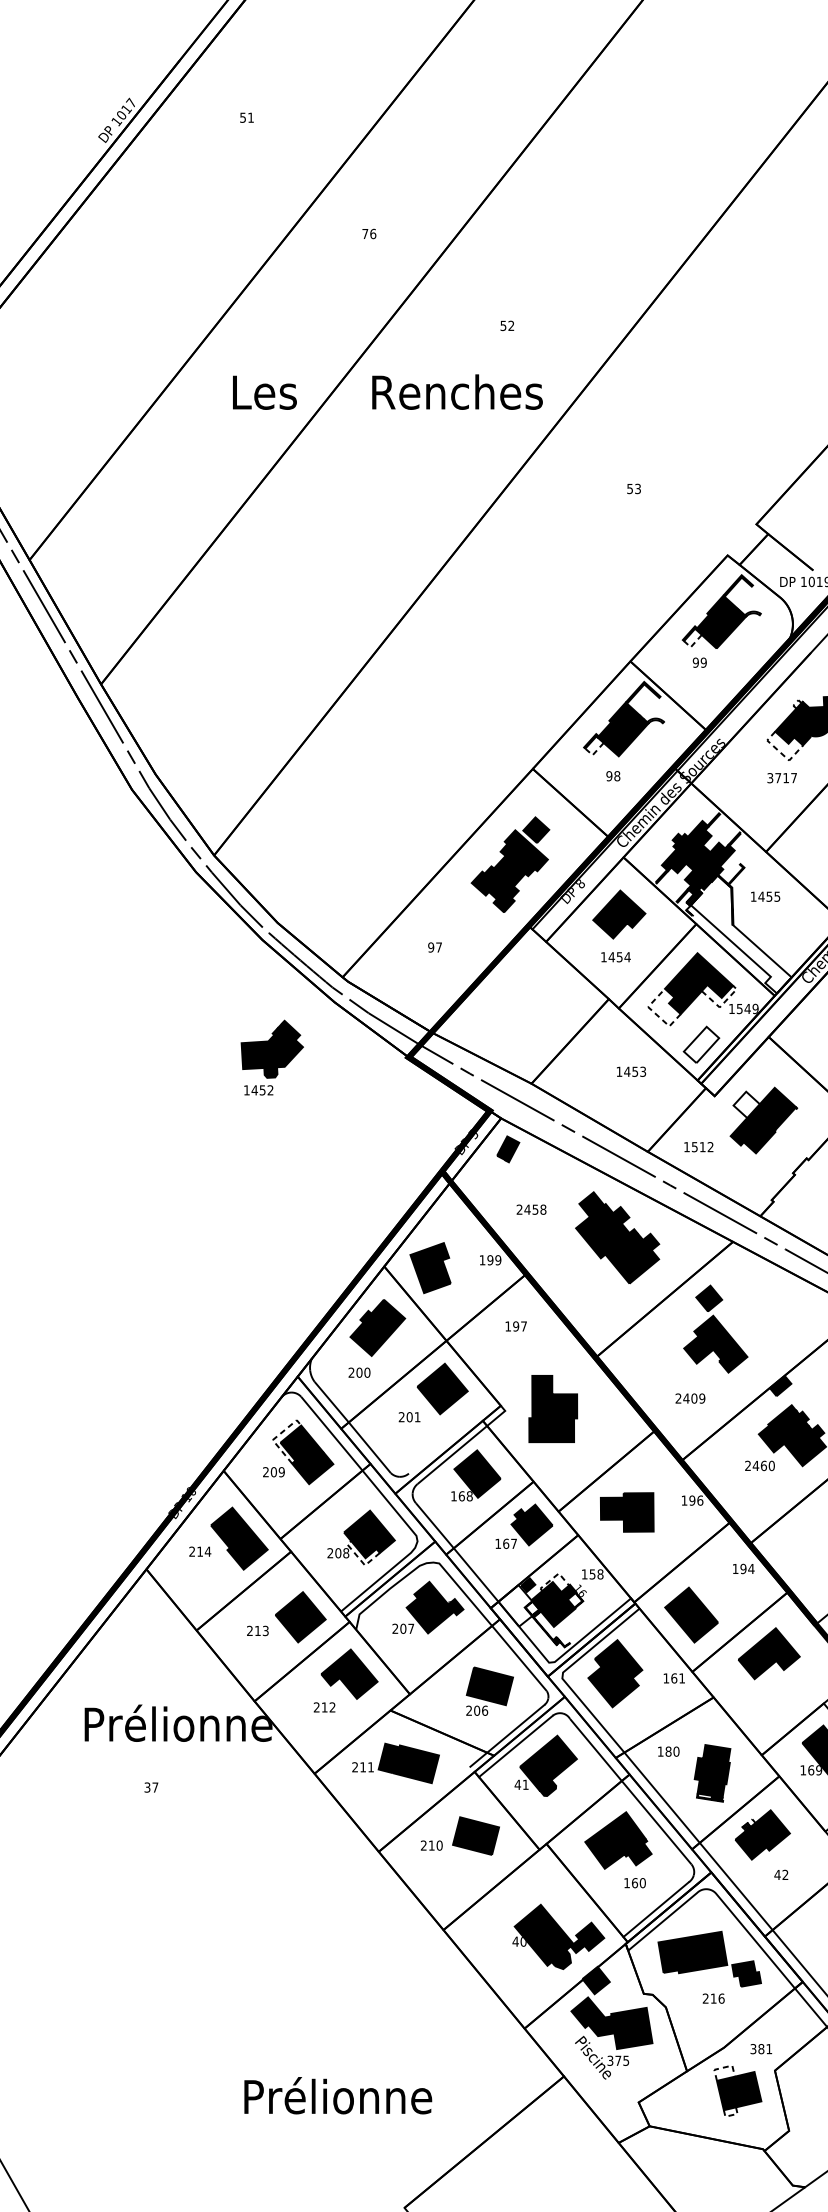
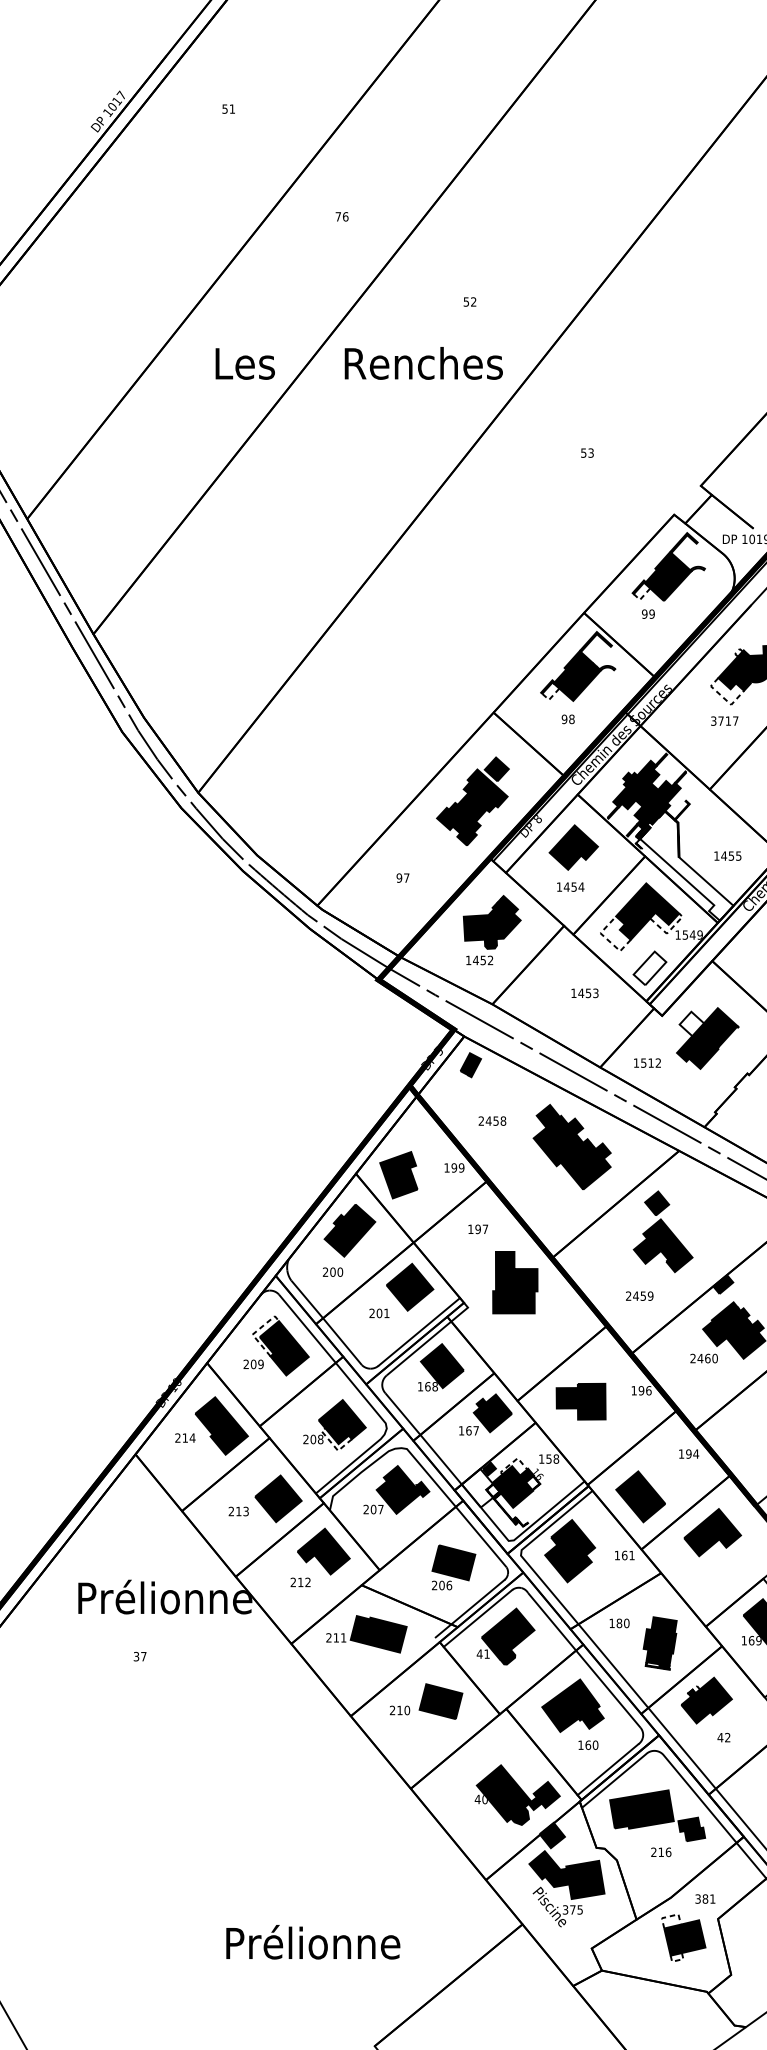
text: (765, 896) -> (727, 855), moved
part: (271, 1057) -> (491, 930), moved
text: (694, 1398) -> (643, 1296), 2409 -> 2459
part: (553, 1409) -> (515, 1283), moved
line: (452, 1436) -> (419, 1331), added

